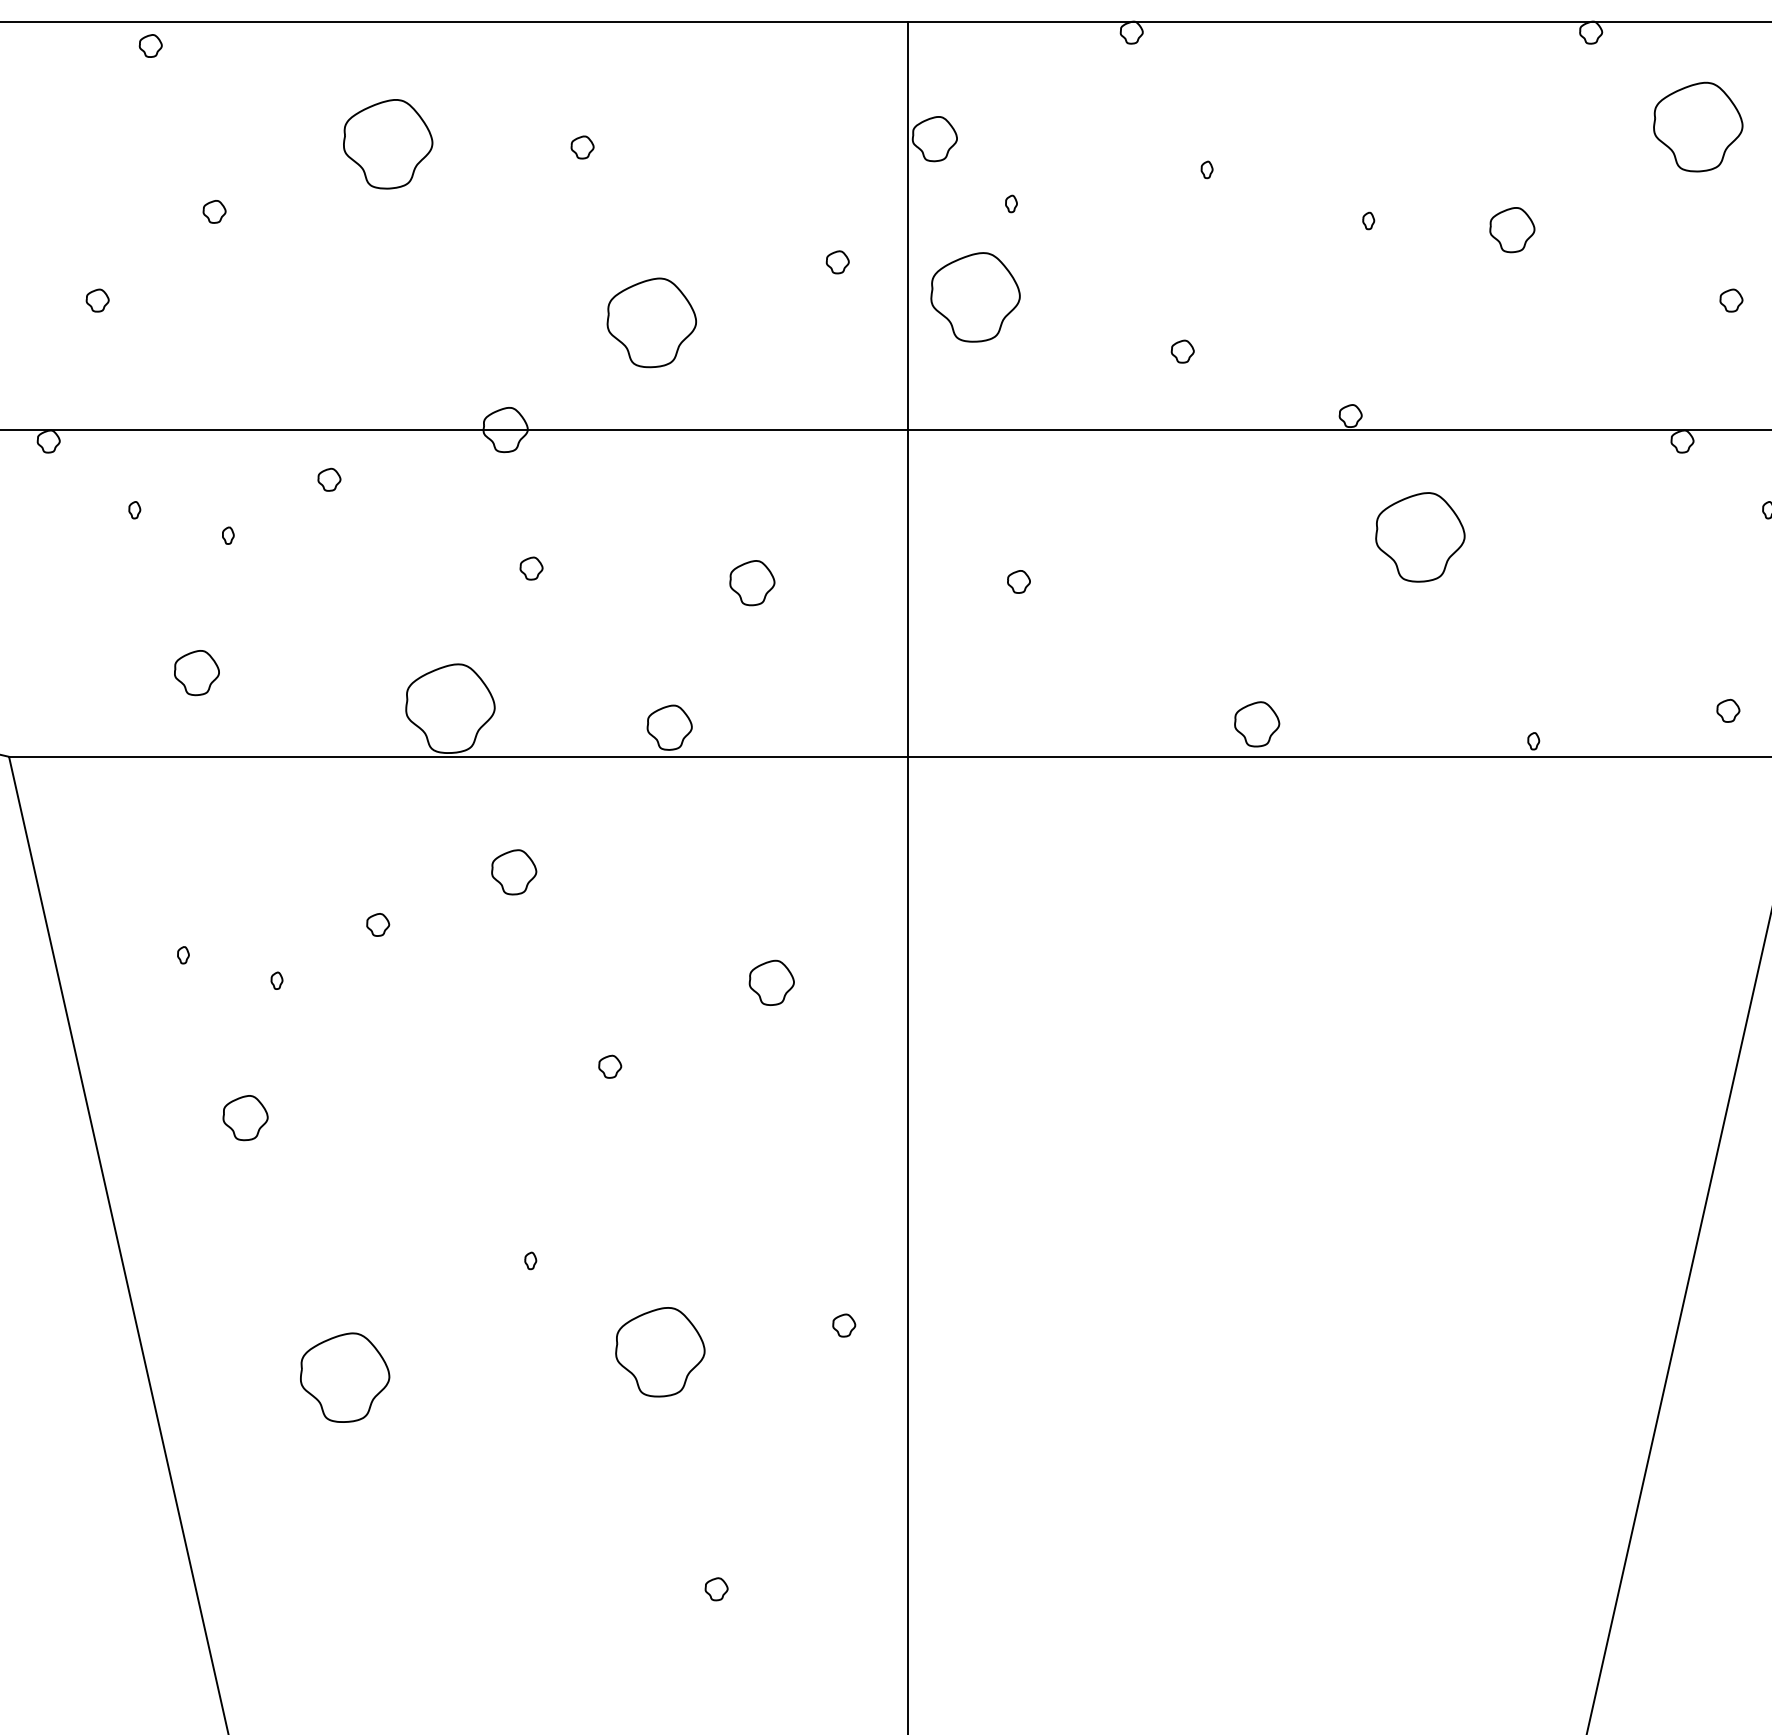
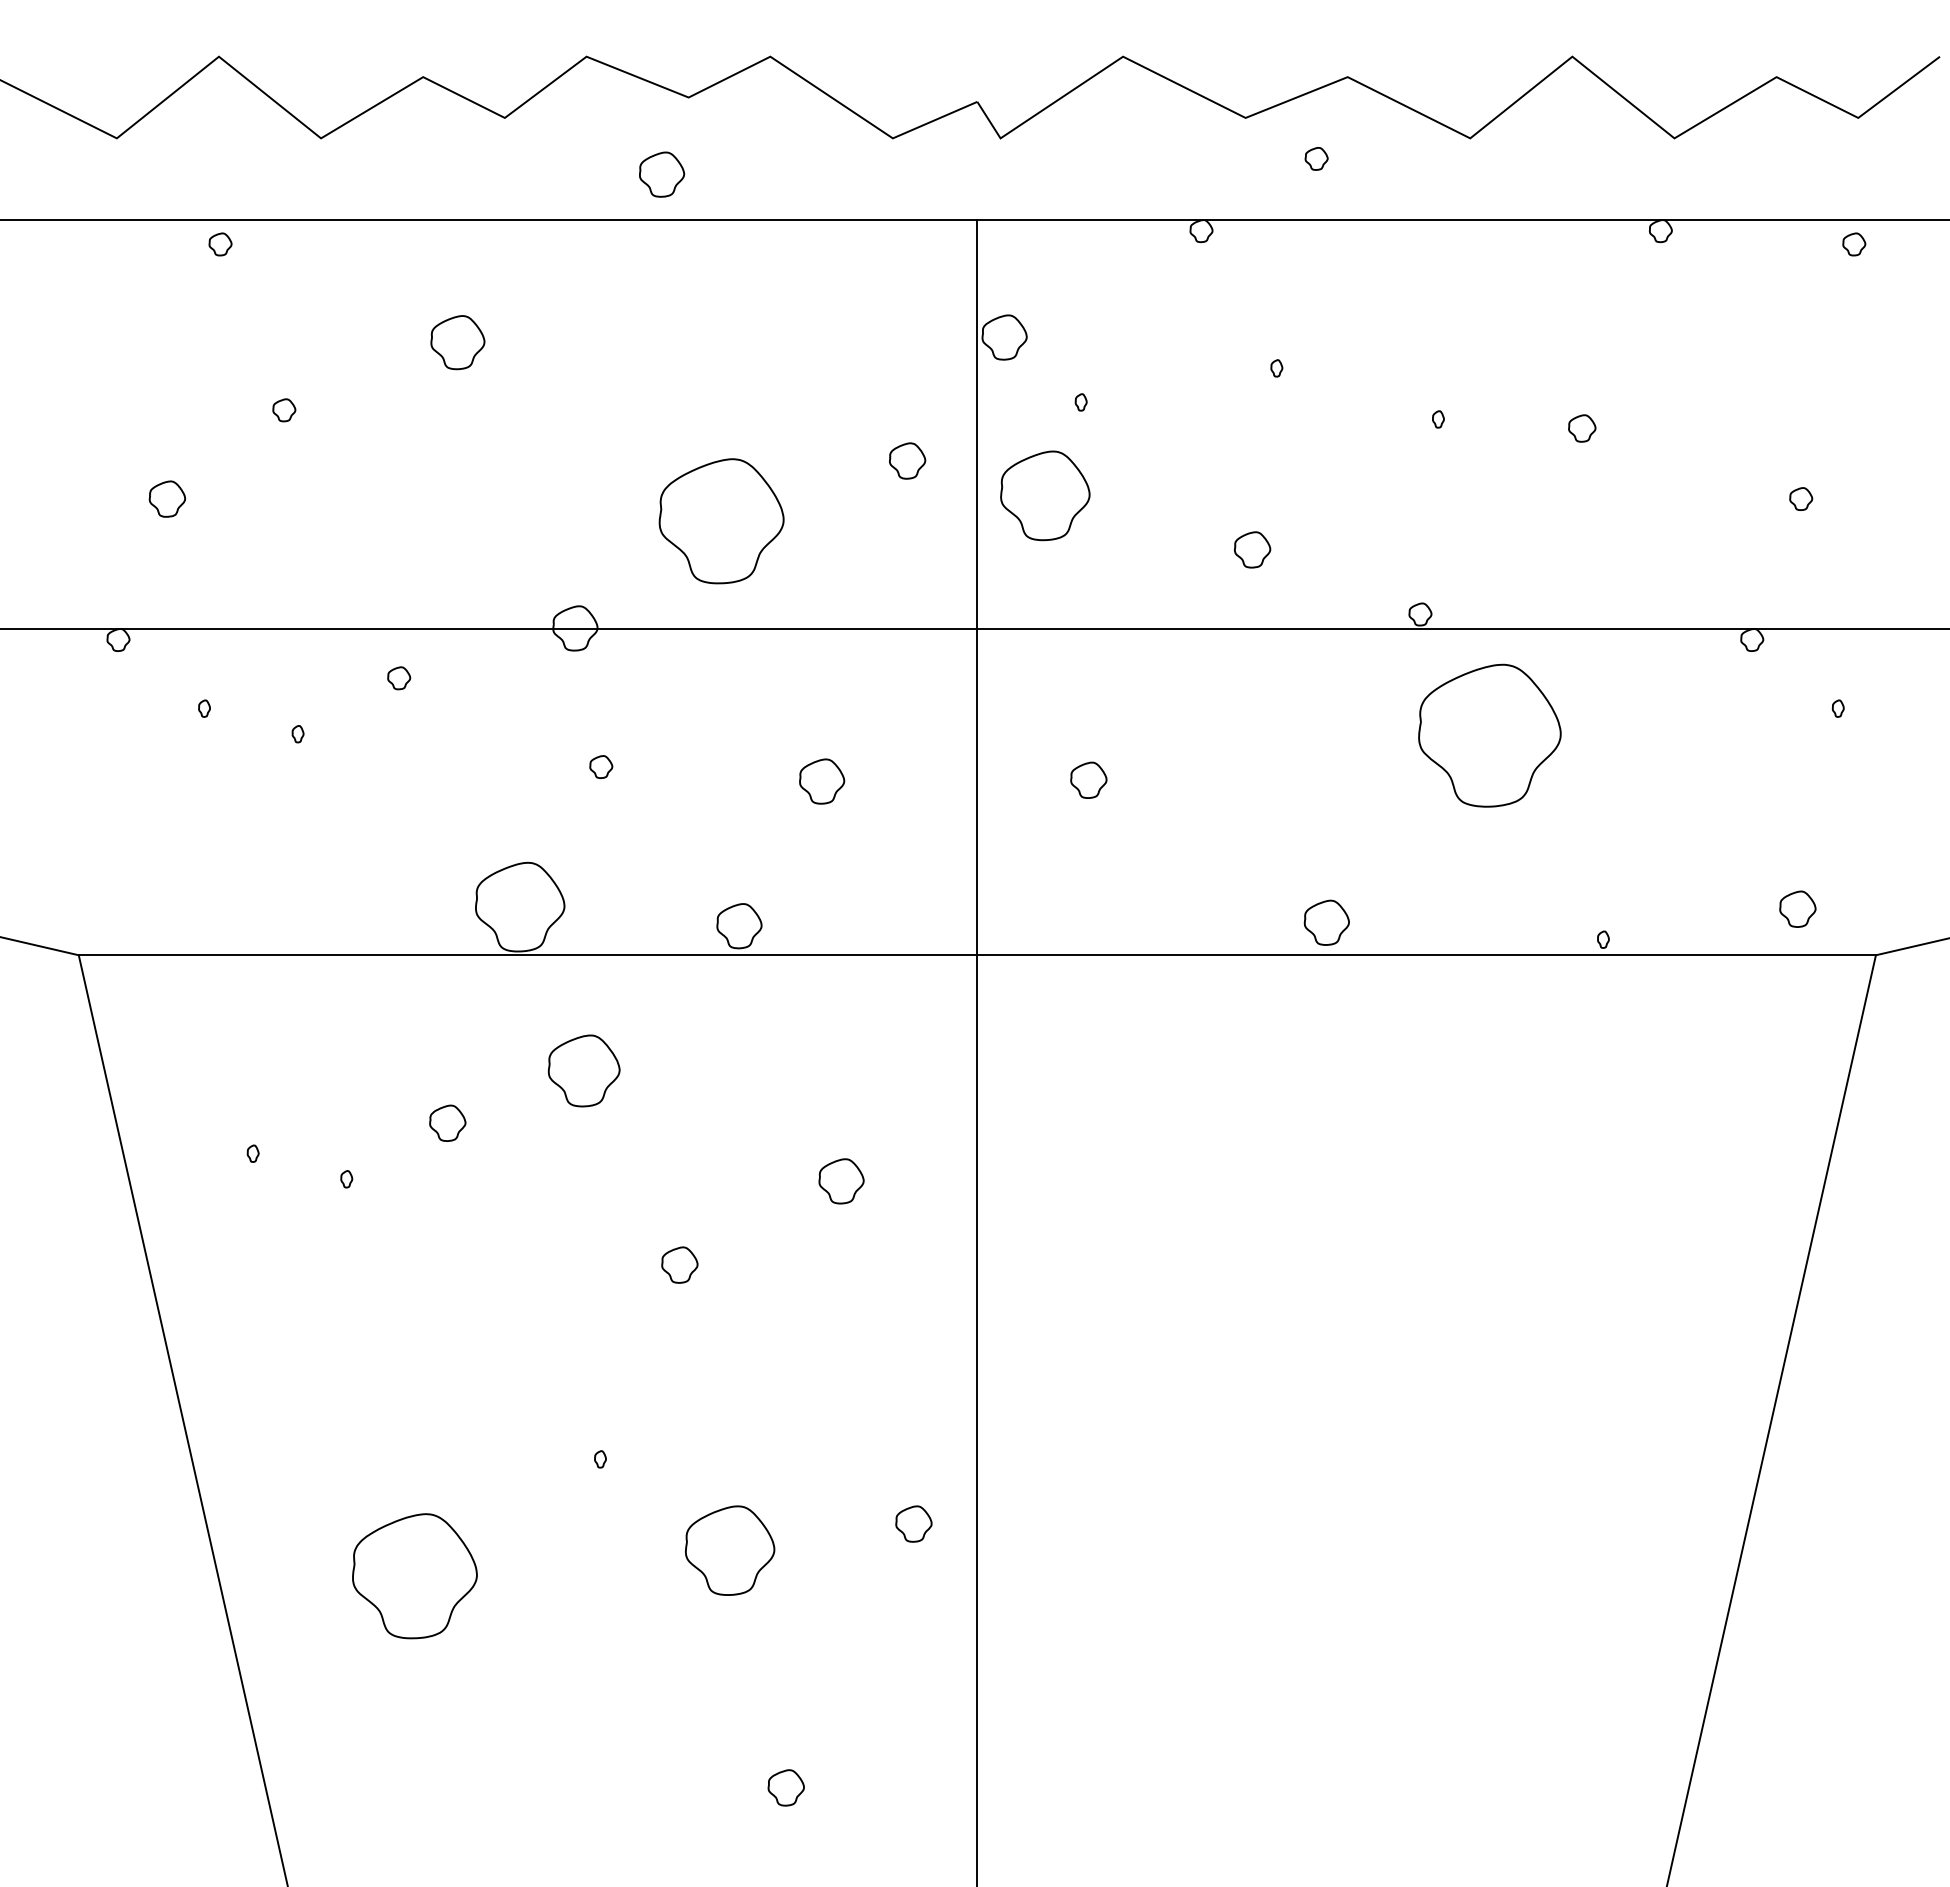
part: (1697, 127) -> (1767, 325), removed
part: (387, 144) -> (457, 342), size x0.6
part: (582, 147) -> (652, 345), removed
part: (1512, 230) -> (1582, 428), size x0.6
part: (837, 262) -> (907, 460), size x1.6
part: (97, 300) -> (167, 498), size x1.6
part: (651, 323) -> (721, 521), size x1.4
part: (1182, 352) -> (1252, 550), size x1.6
part: (1420, 537) -> (1490, 735), size x1.6
part: (1018, 582) -> (1088, 780), size x1.6
part: (196, 673) -> (266, 871), removed
part: (1728, 711) -> (1798, 909), size x1.6
part: (513, 872) -> (583, 1070), size x1.6
part: (377, 925) -> (447, 1123), size x1.6
part: (609, 1067) -> (679, 1265), size x1.6
part: (245, 1118) -> (315, 1316), removed
part: (843, 1325) -> (913, 1523), size x1.6
part: (344, 1377) -> (414, 1575), size x1.4
part: (716, 1589) -> (786, 1787), size x1.6

